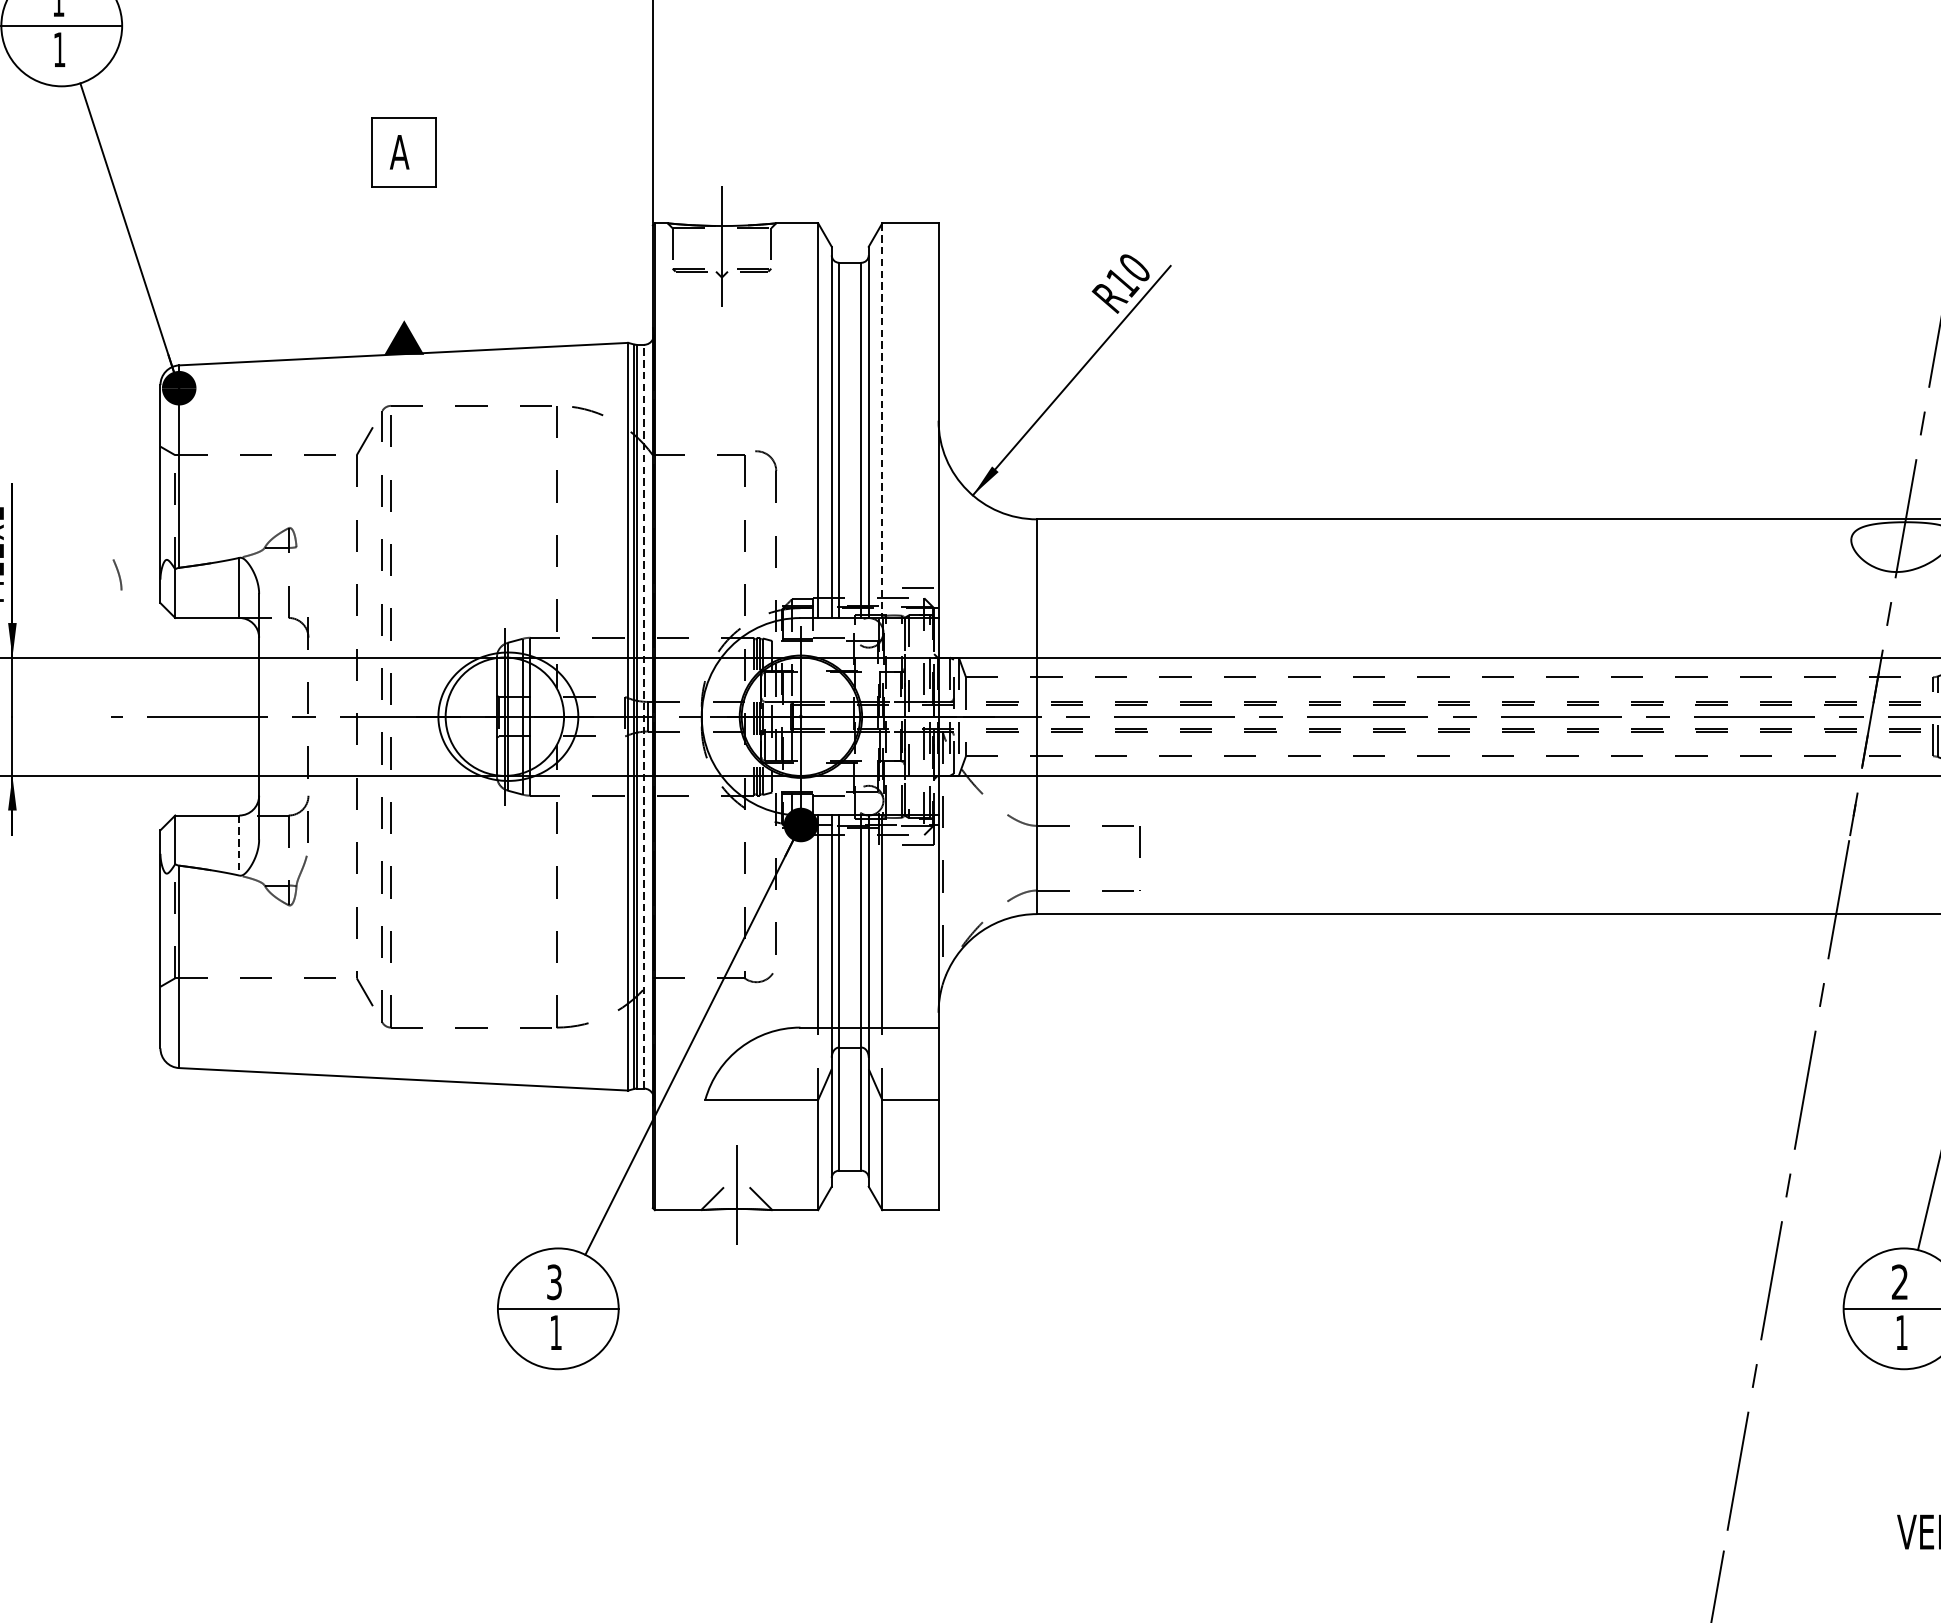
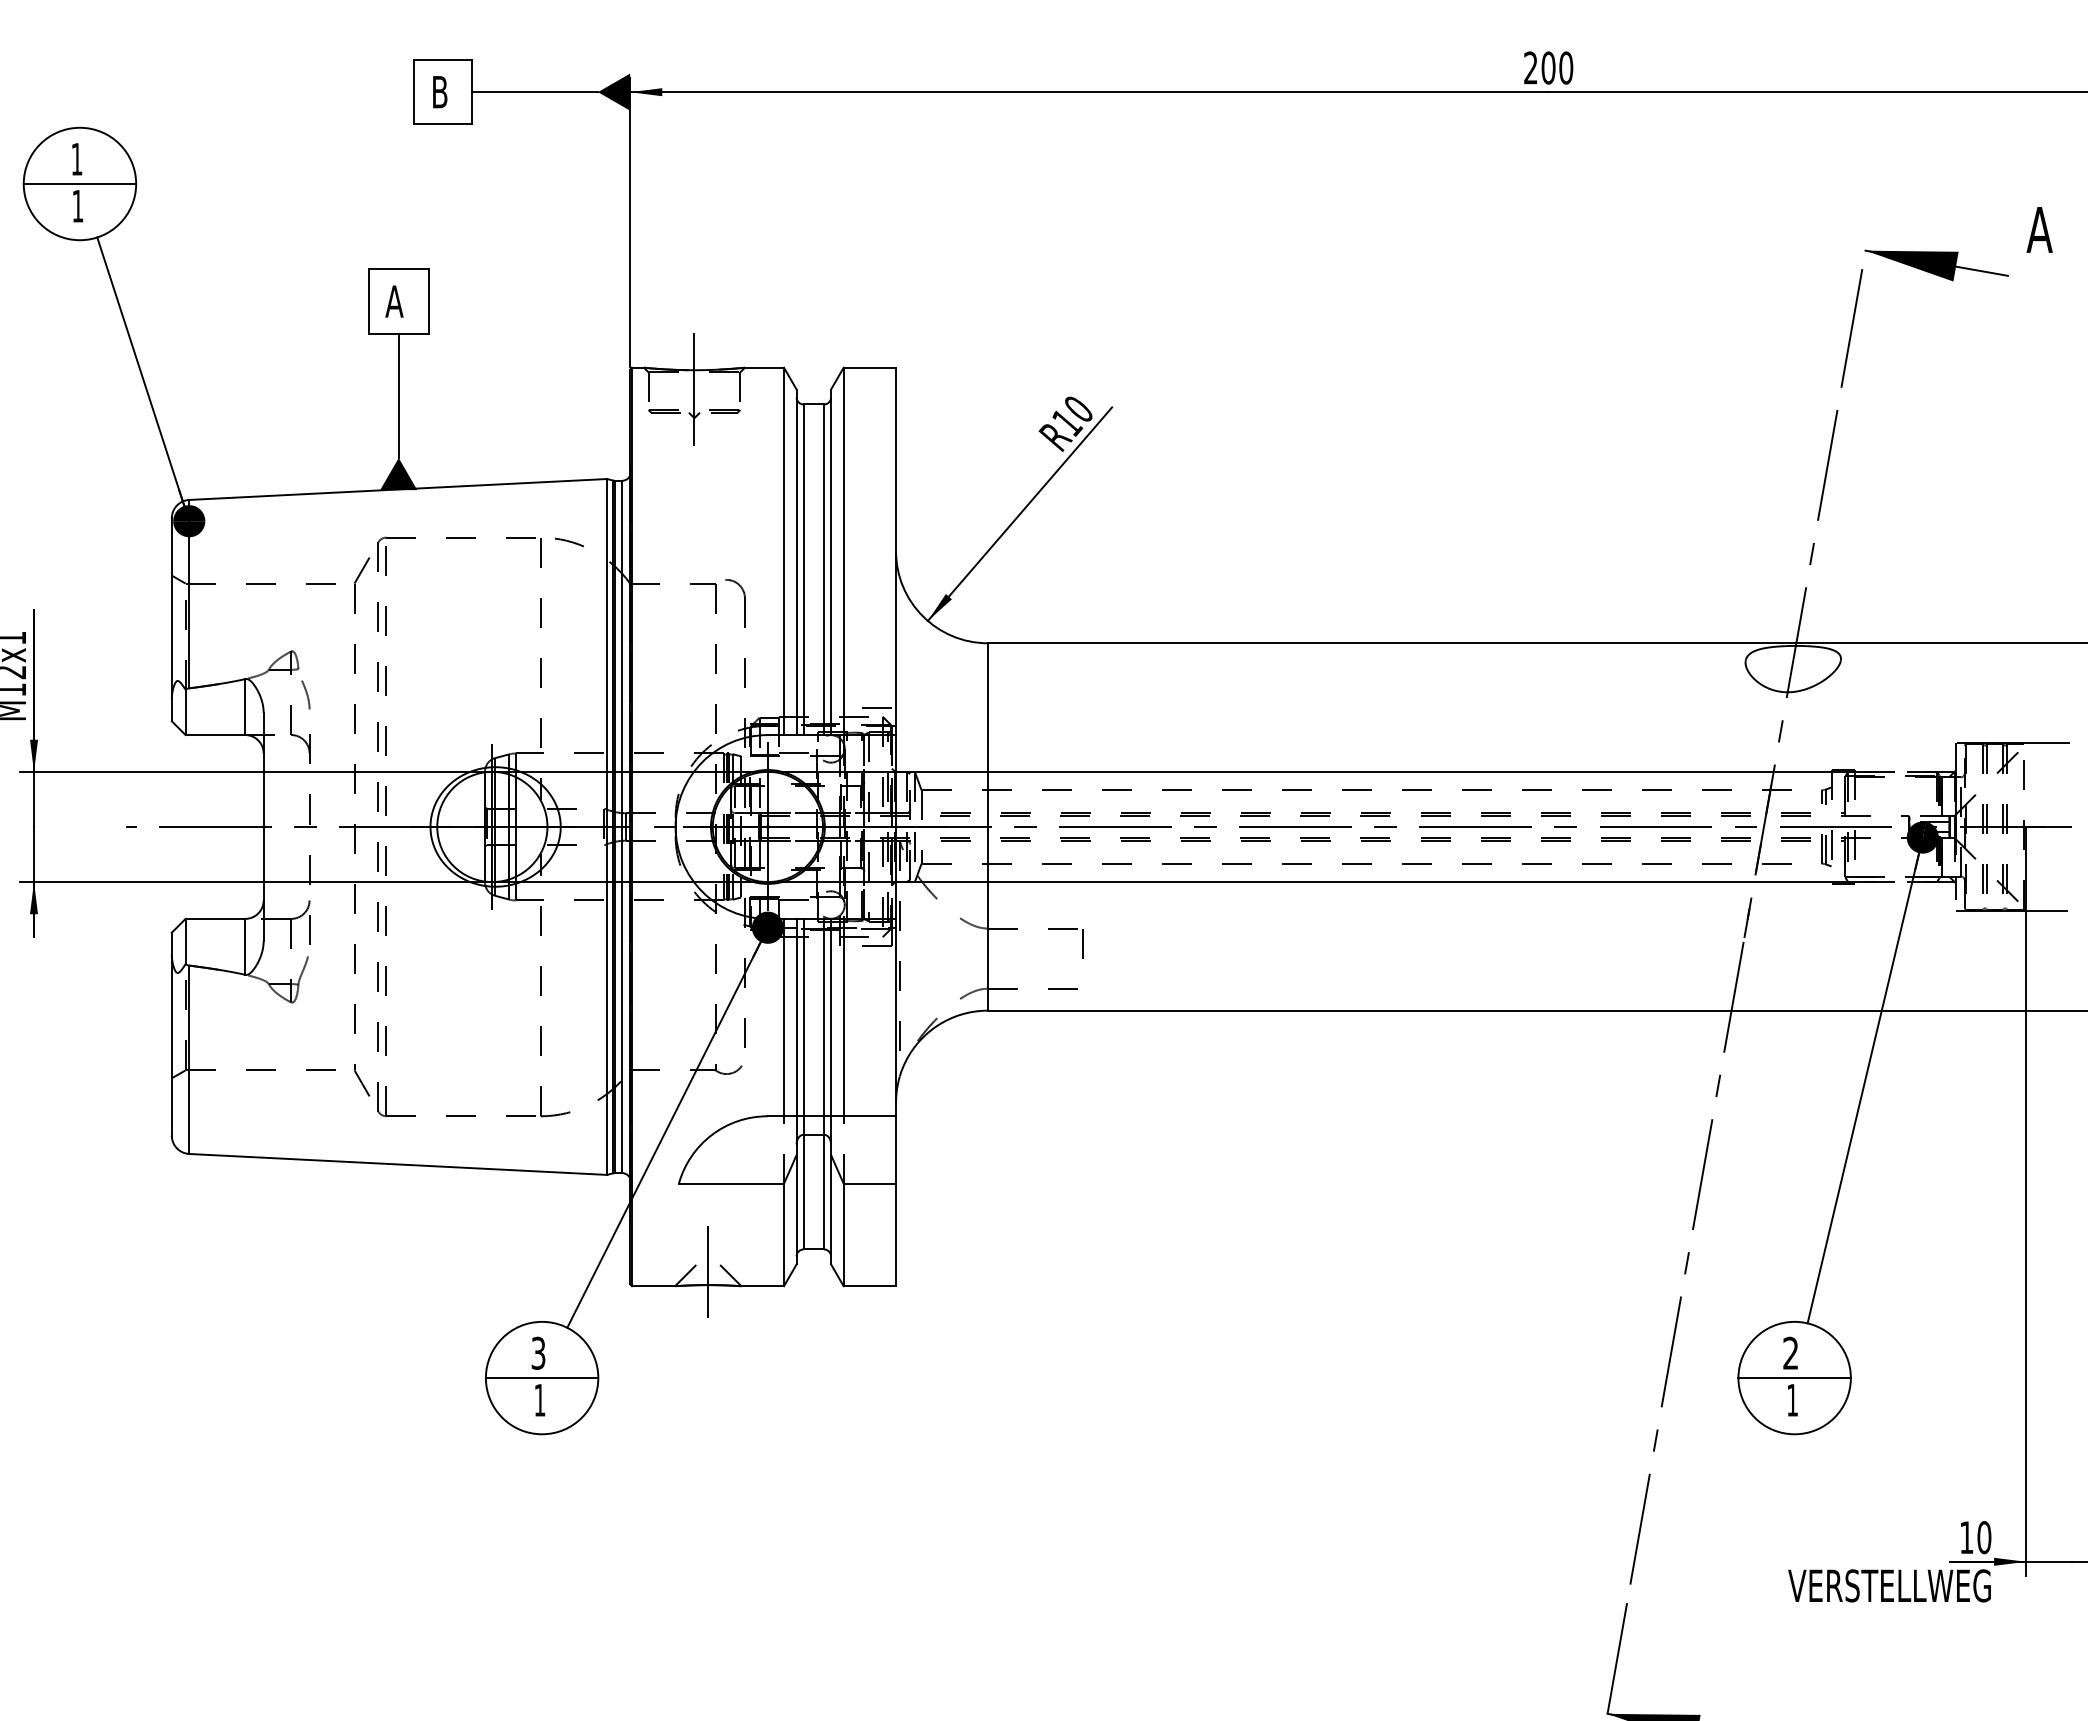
line: (404, 253) -> (398, 395), added
line: (882, 420) -> (843, 551), dashed -> solid
curve: (118, 574) -> (306, 694), moved
line: (643, 716) -> (621, 826), dashed -> solid
line: (239, 845) -> (245, 946), dashed -> solid

